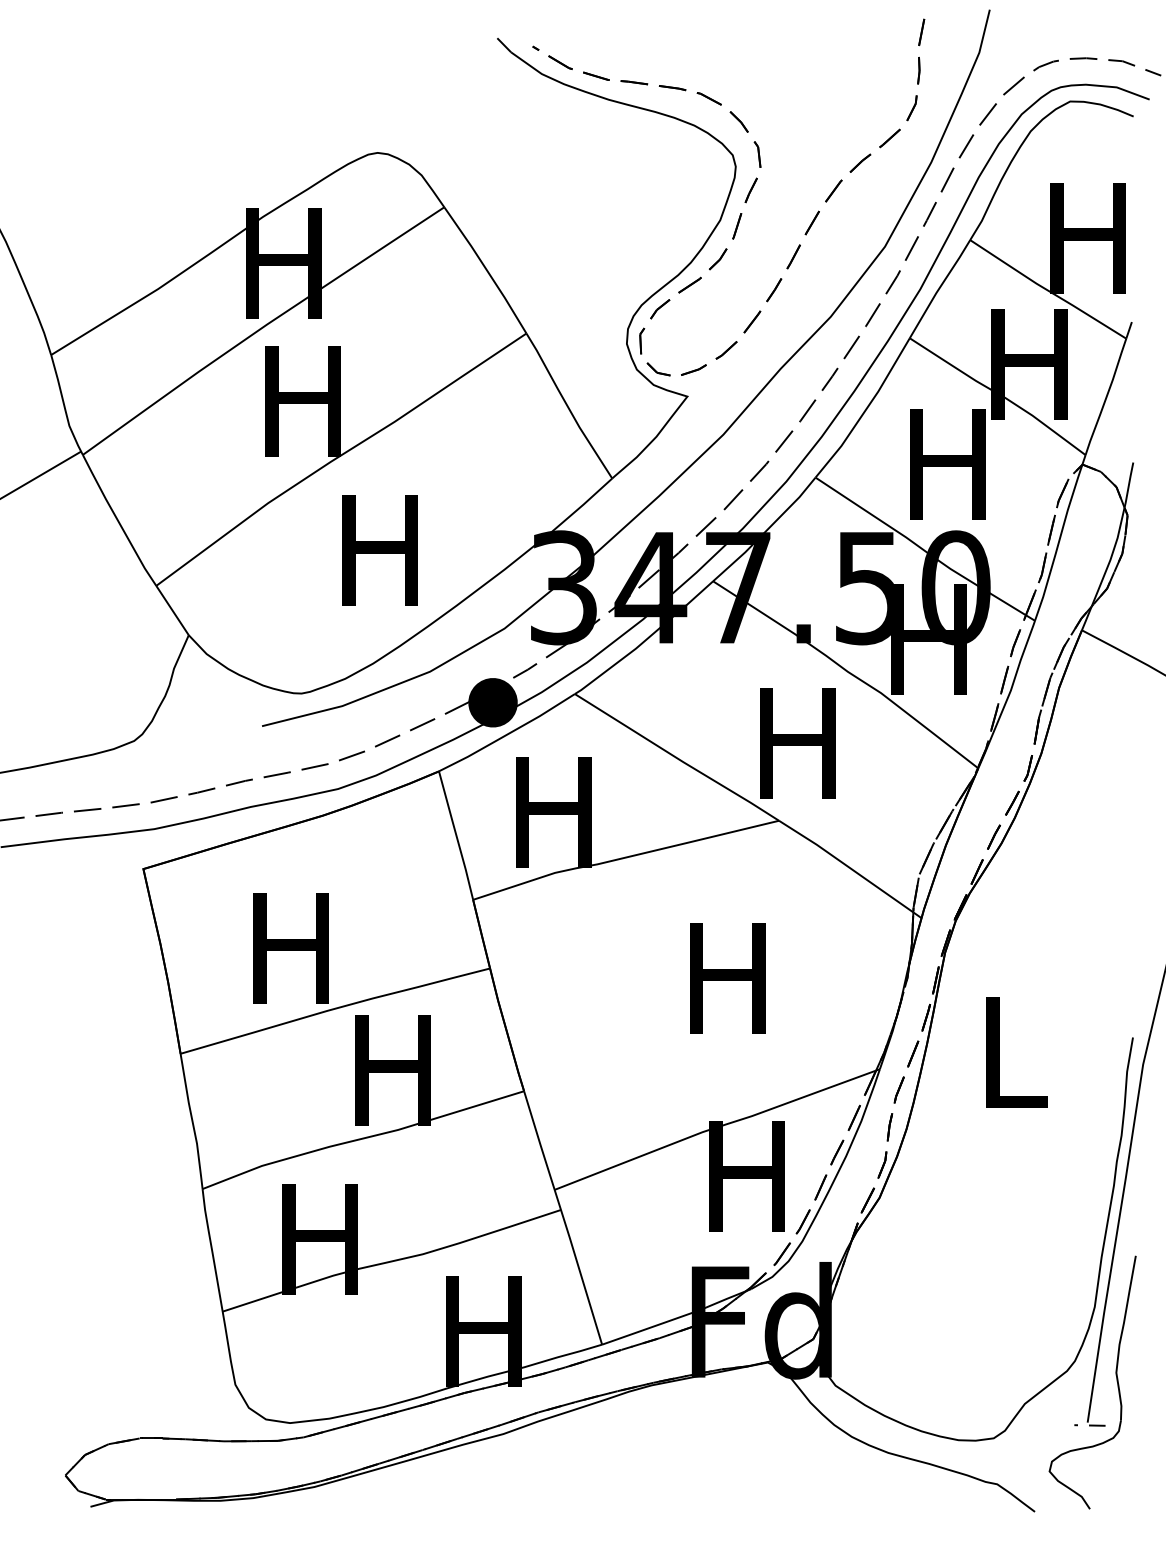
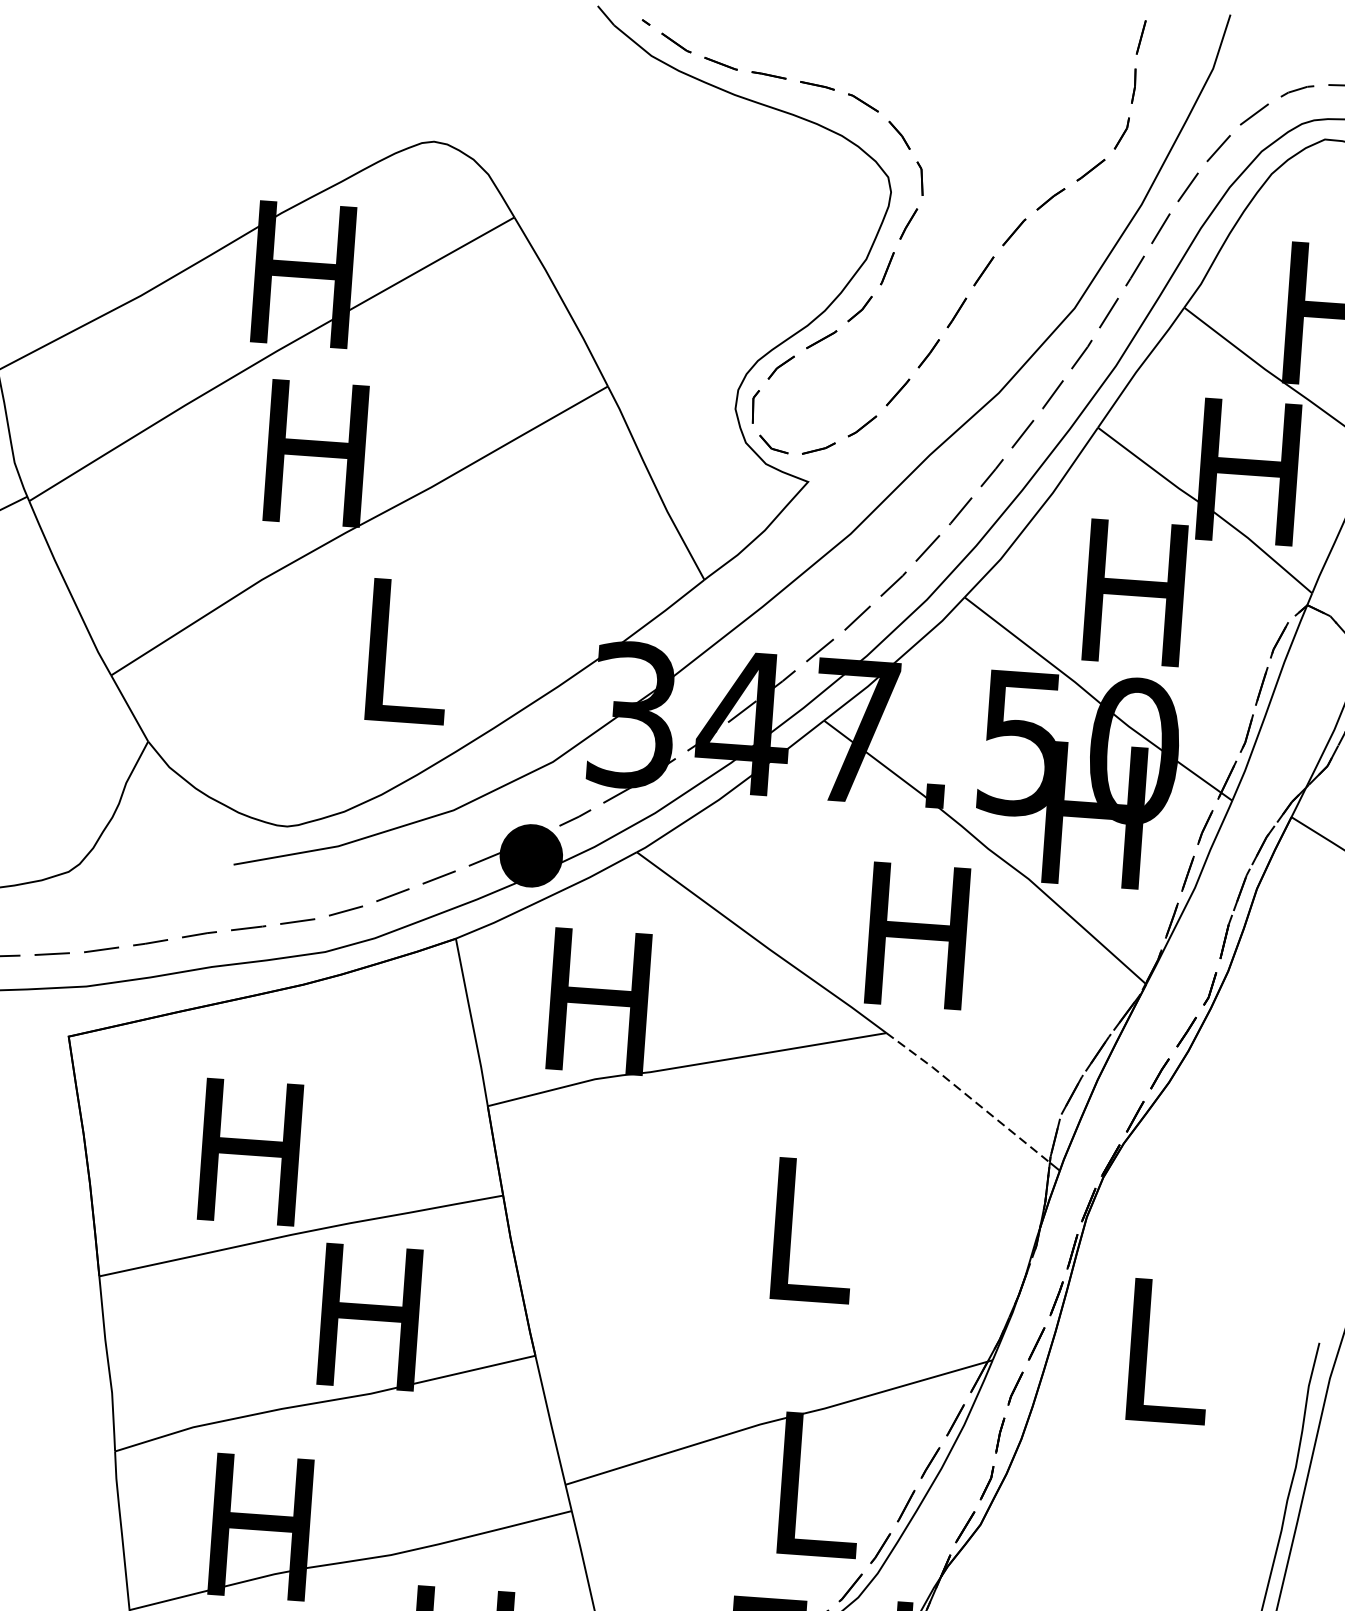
text: (379, 550) -> (400, 650), H -> L
line: (846, 865) -> (968, 1096), solid -> dashed
text: (727, 978) -> (806, 1230), H -> L
text: (746, 1176) -> (812, 1485), H -> L

